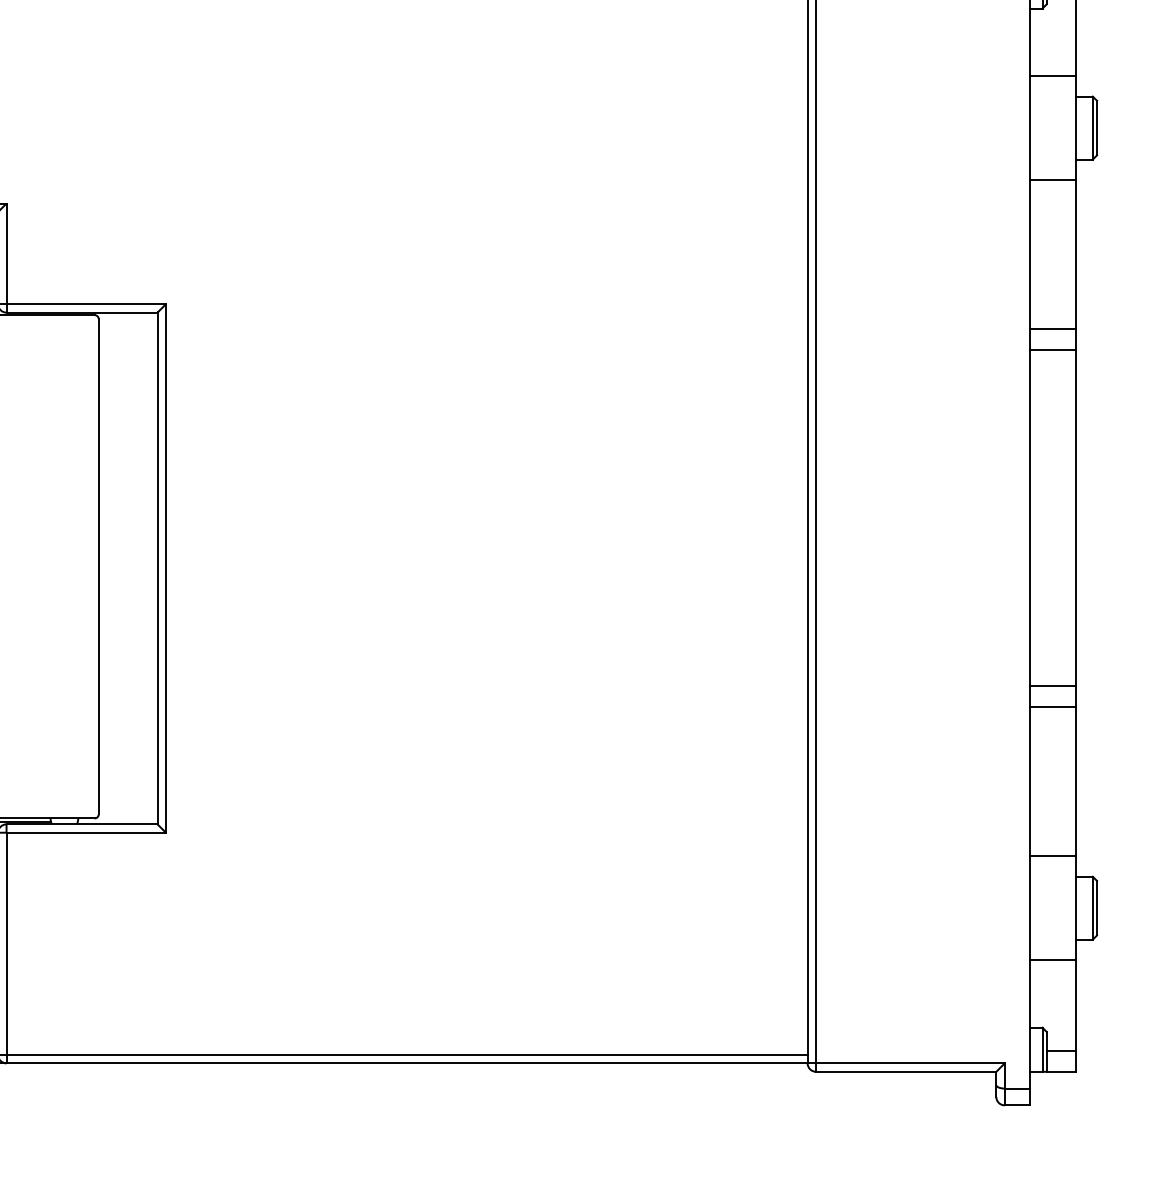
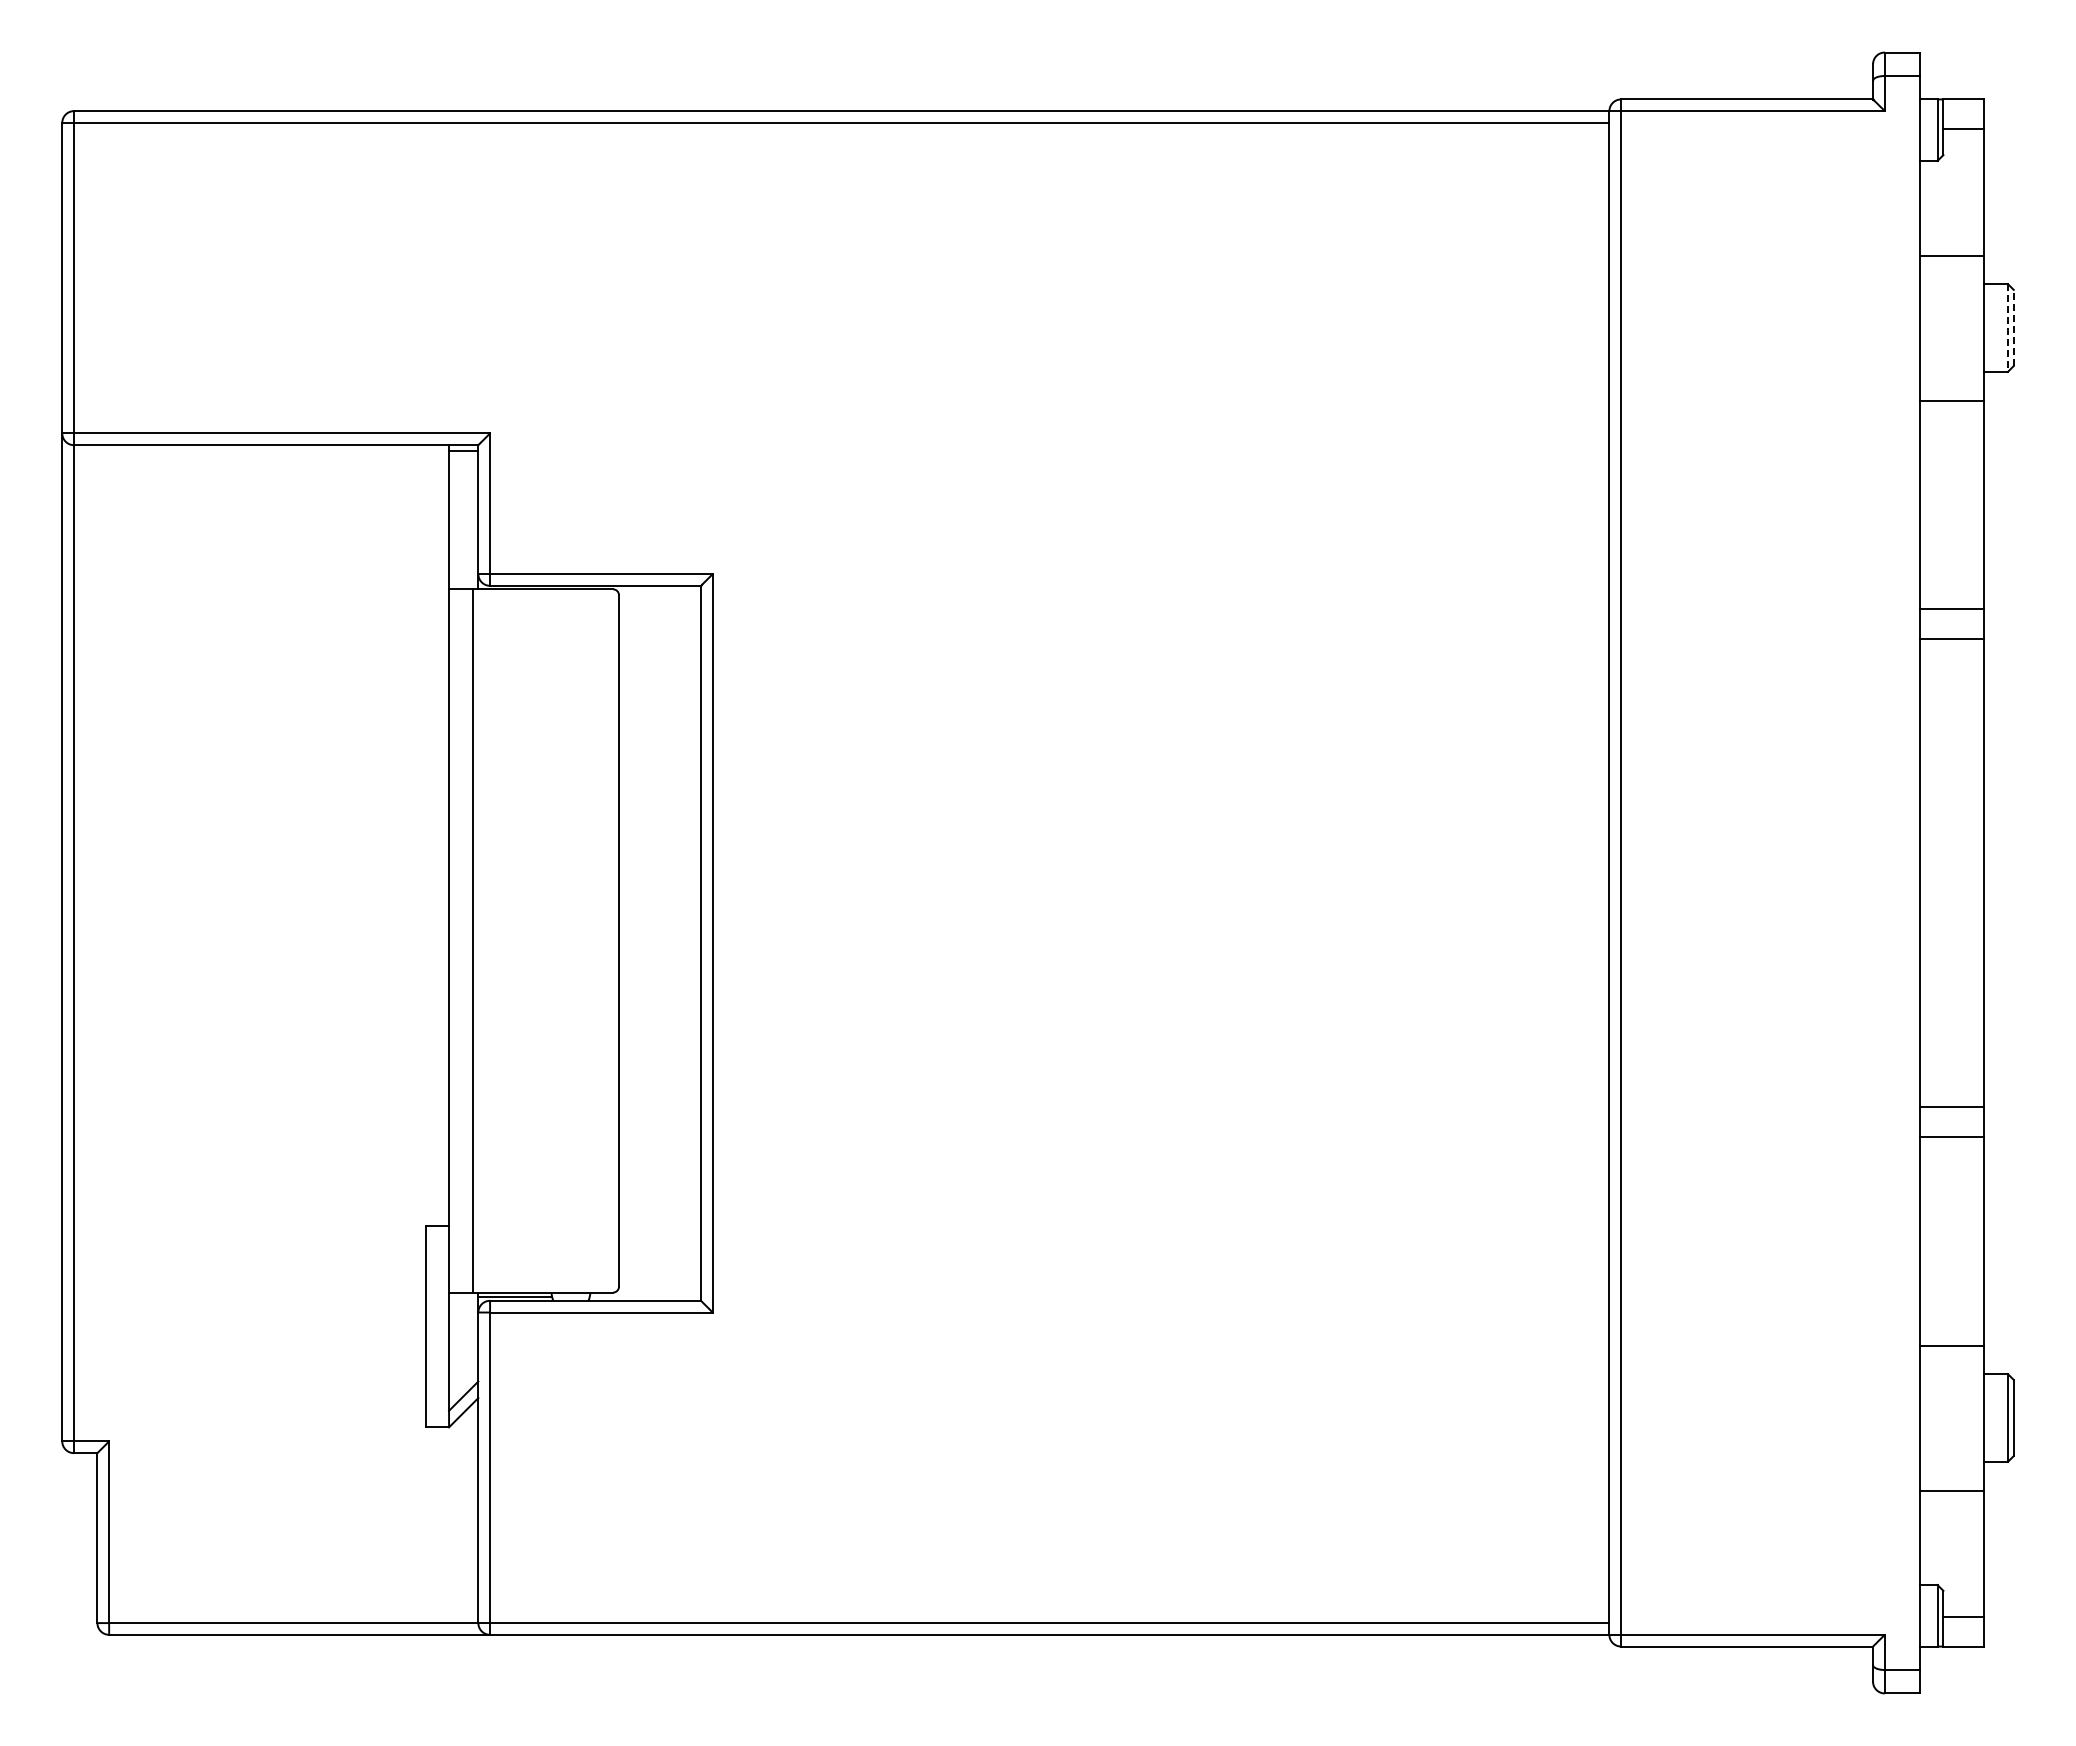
line: (1092, 127) -> (2007, 327), solid -> dashed
line: (1096, 127) -> (2013, 327), solid -> dashed

